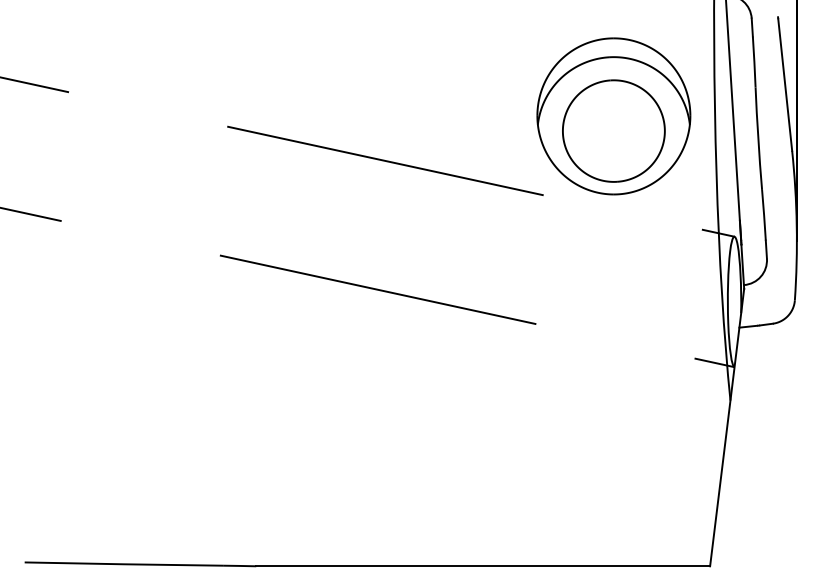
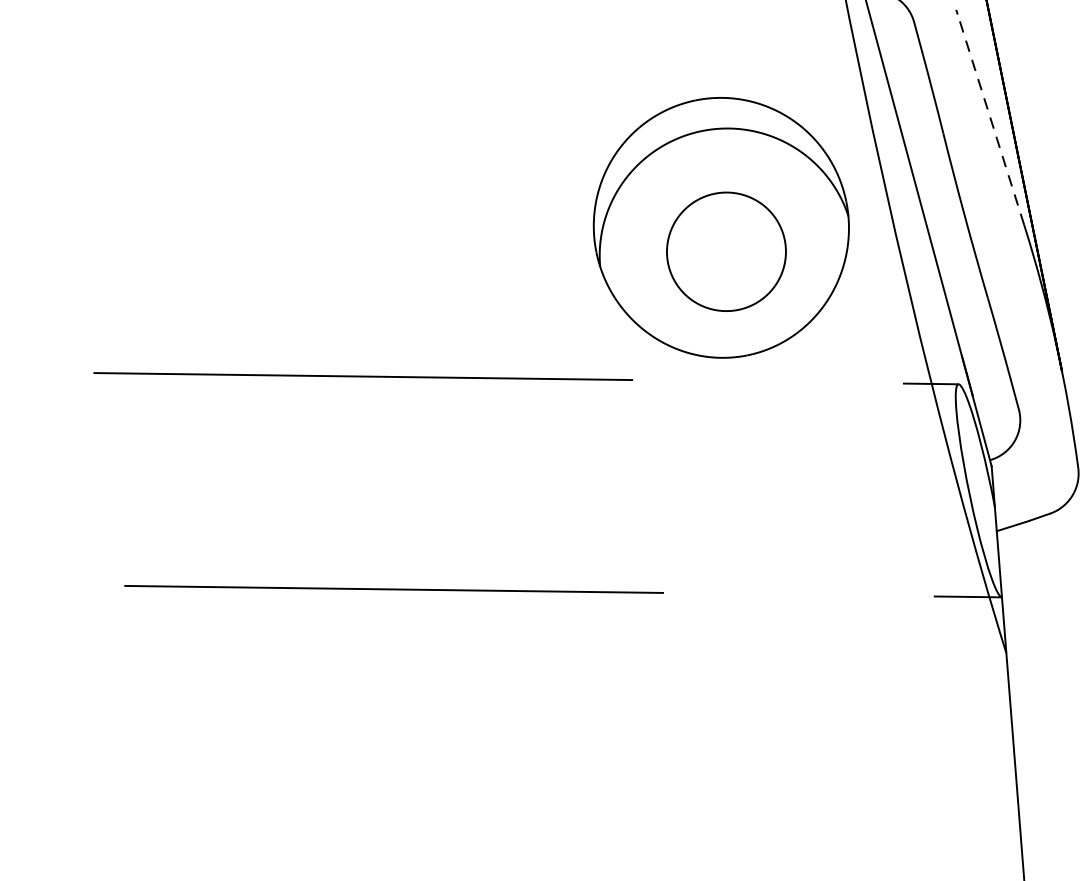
line: (785, 84) -> (991, 118), solid -> dashed
part: (613, 130) -> (725, 251), size x0.7

